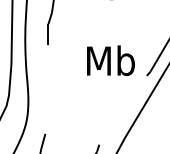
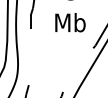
text: (110, 60) -> (70, 22), moved

